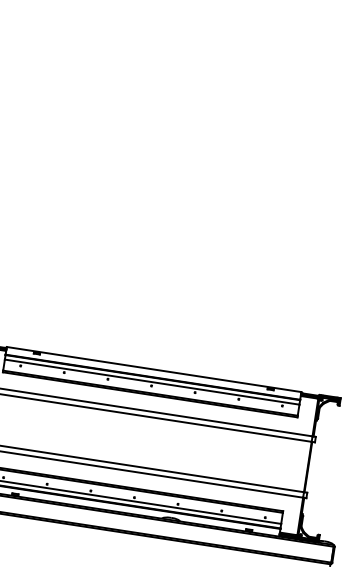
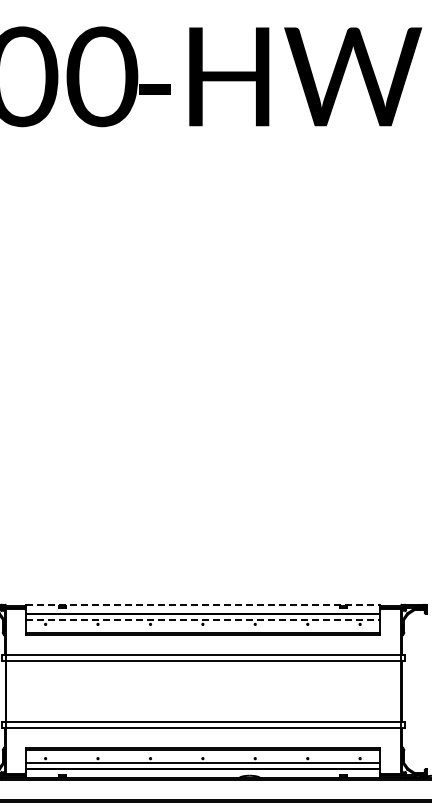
line: (153, 369) -> (202, 604), solid -> dashed
line: (151, 381) -> (202, 619), solid -> dashed

